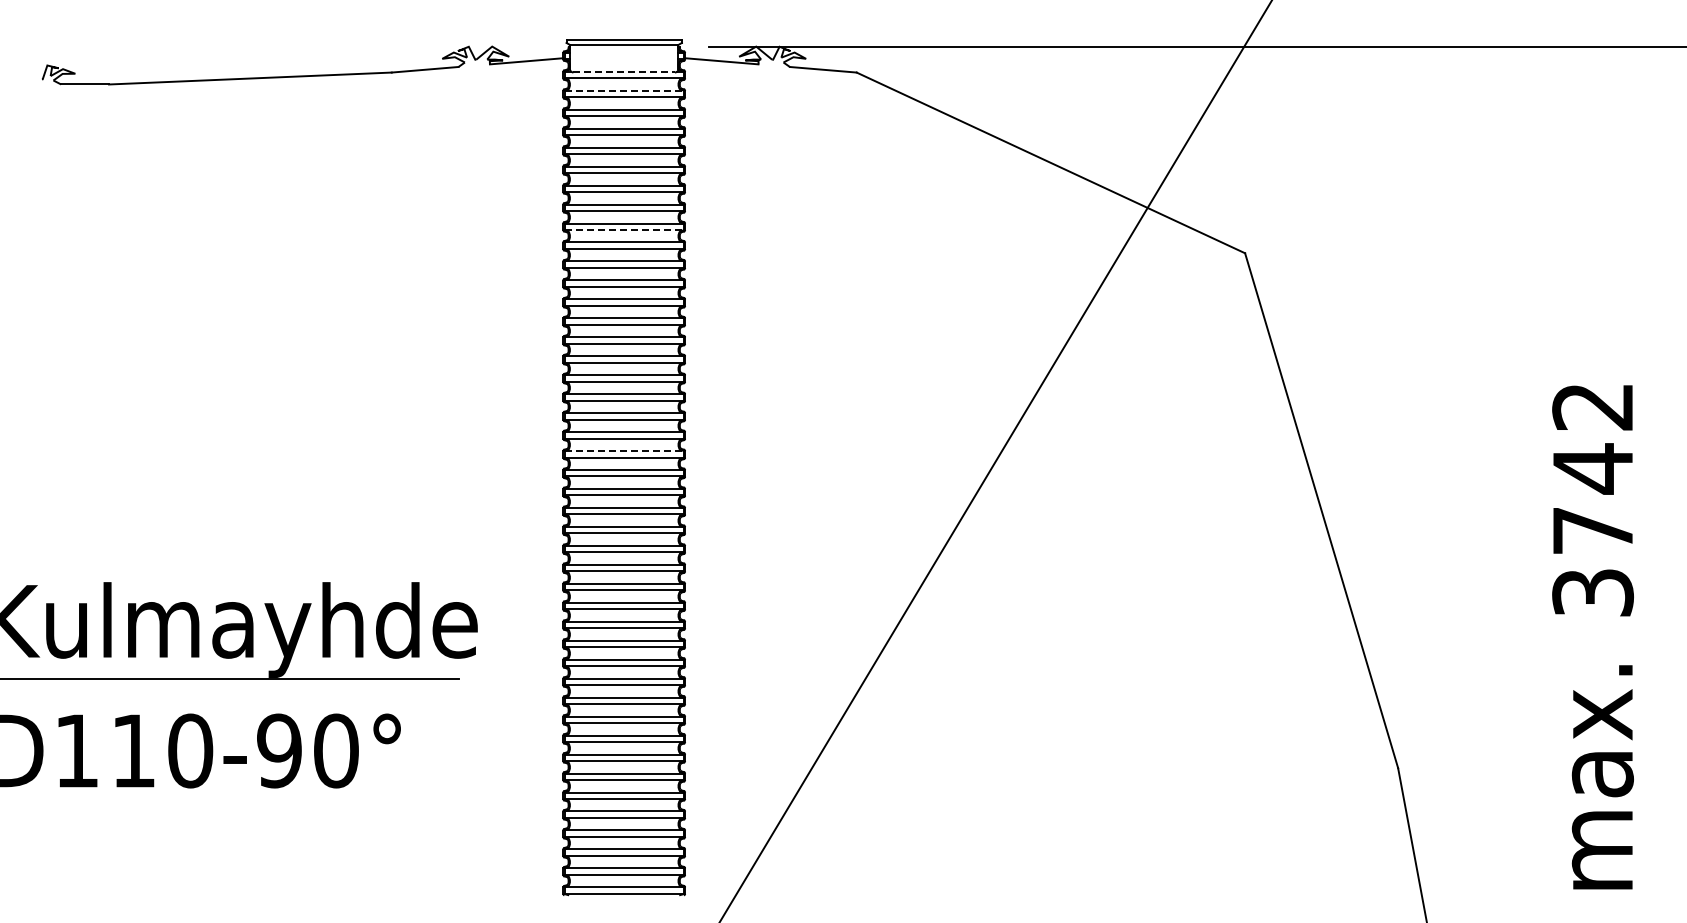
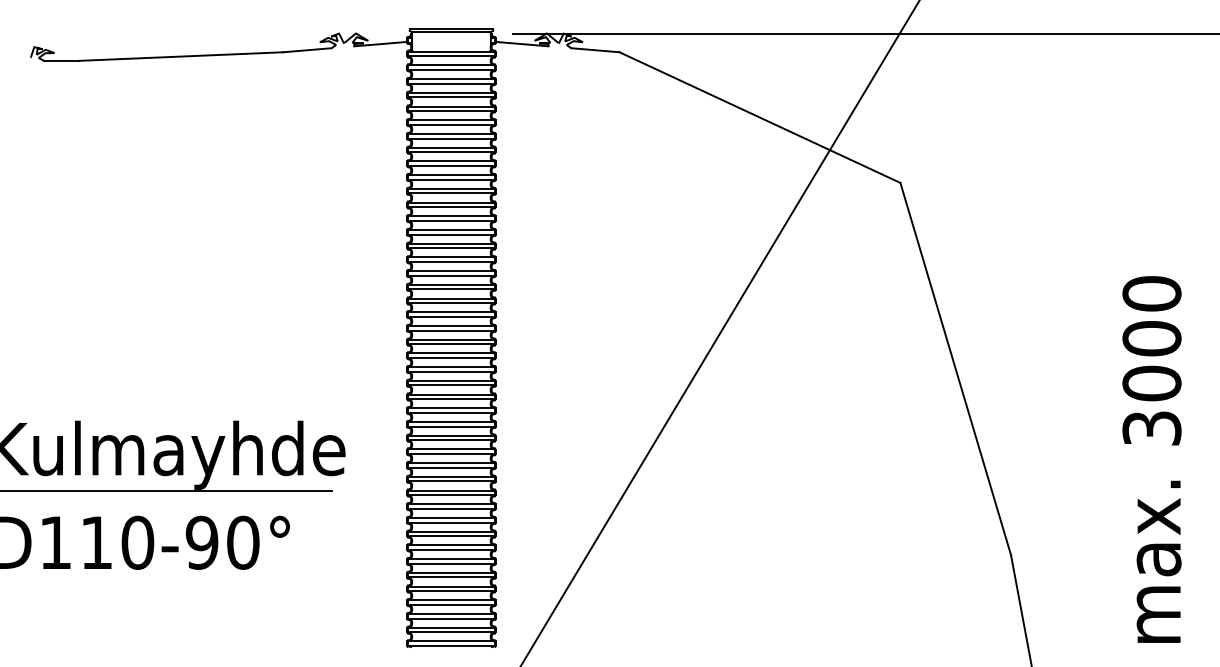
line: (624, 72) -> (451, 52), dashed -> solid
line: (624, 90) -> (451, 65), dashed -> solid
line: (624, 229) -> (451, 165), dashed -> solid
line: (624, 451) -> (451, 326), dashed -> solid
text: (1592, 468) -> (1151, 338), 3742 -> 3000

